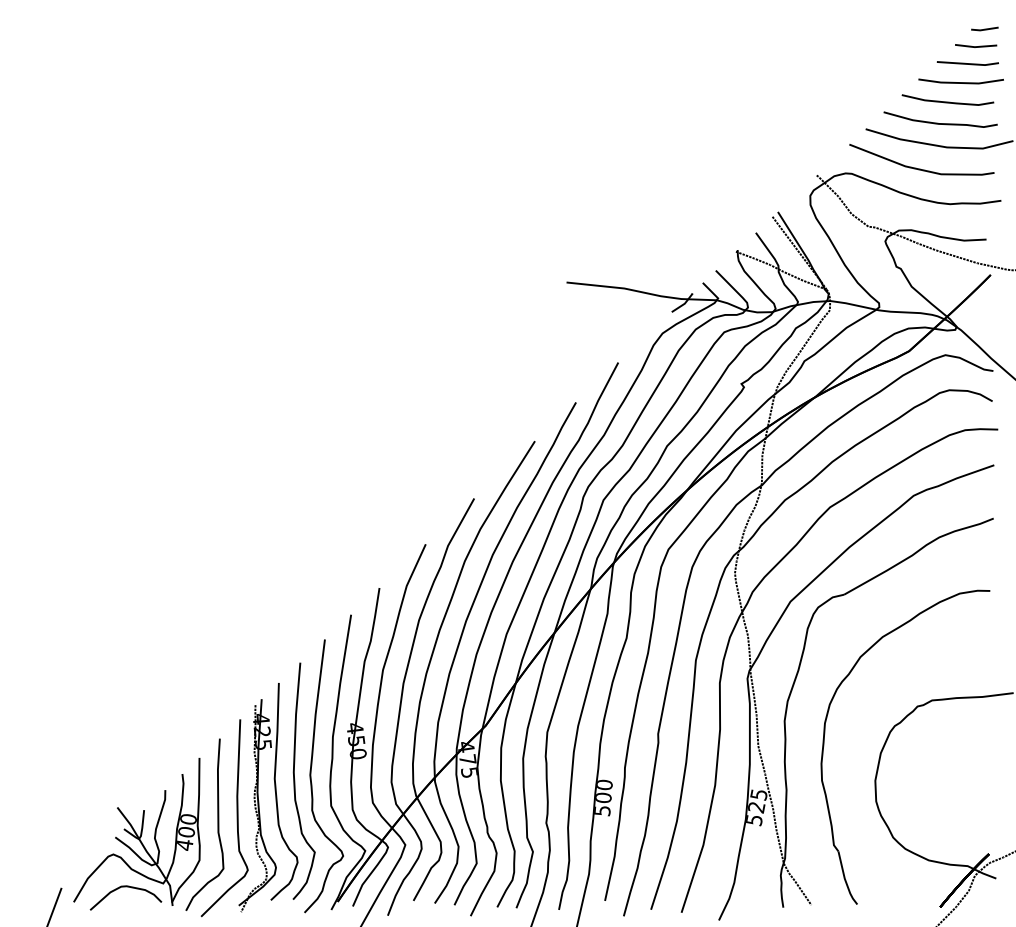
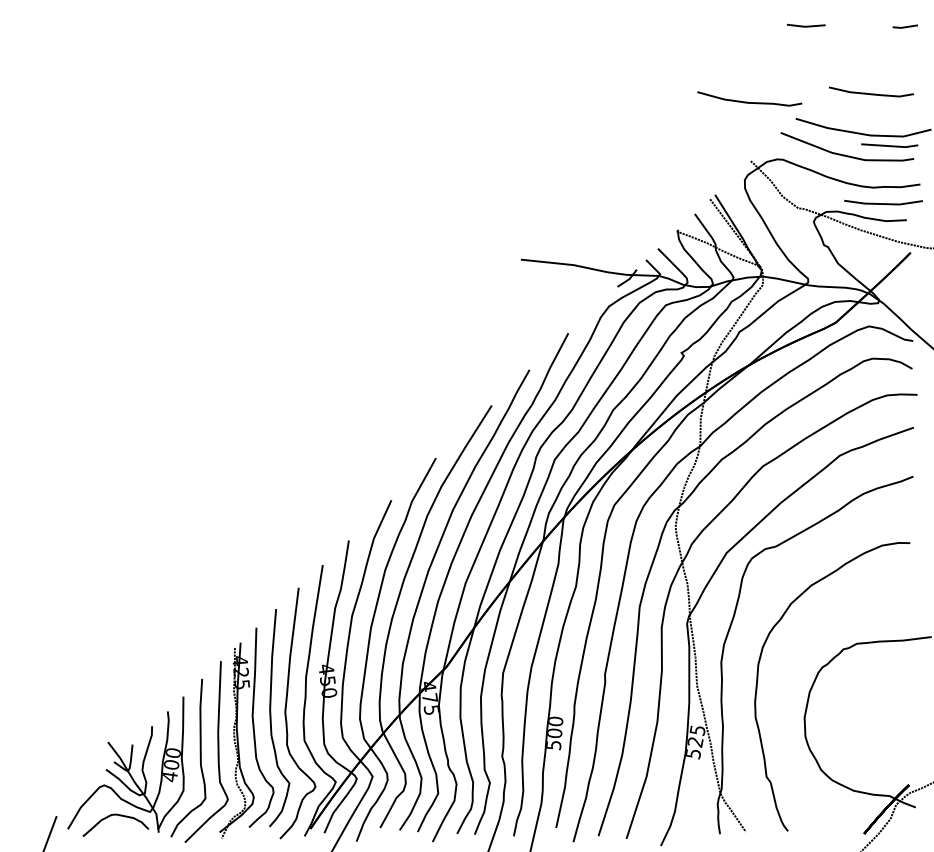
line: (976, 46) -> (806, 26), moved
line: (967, 63) -> (889, 145), moved
line: (960, 82) -> (882, 203), moved
curve: (940, 123) -> (749, 102), moved

